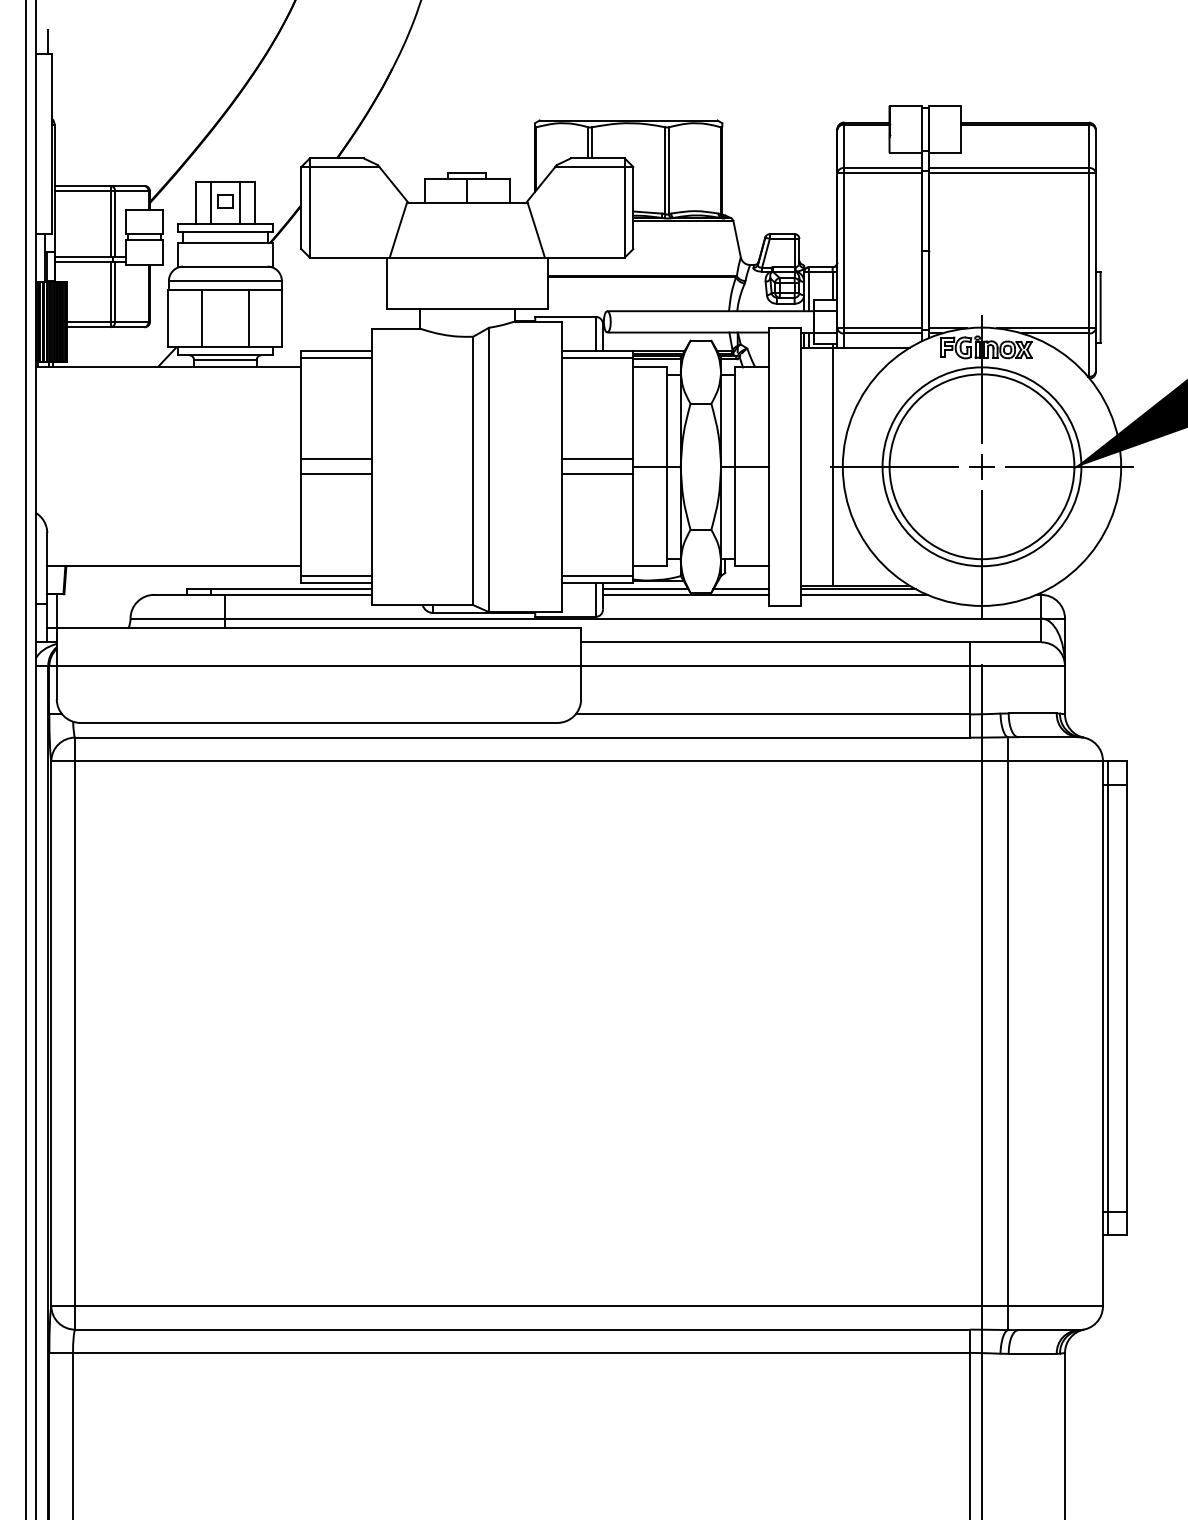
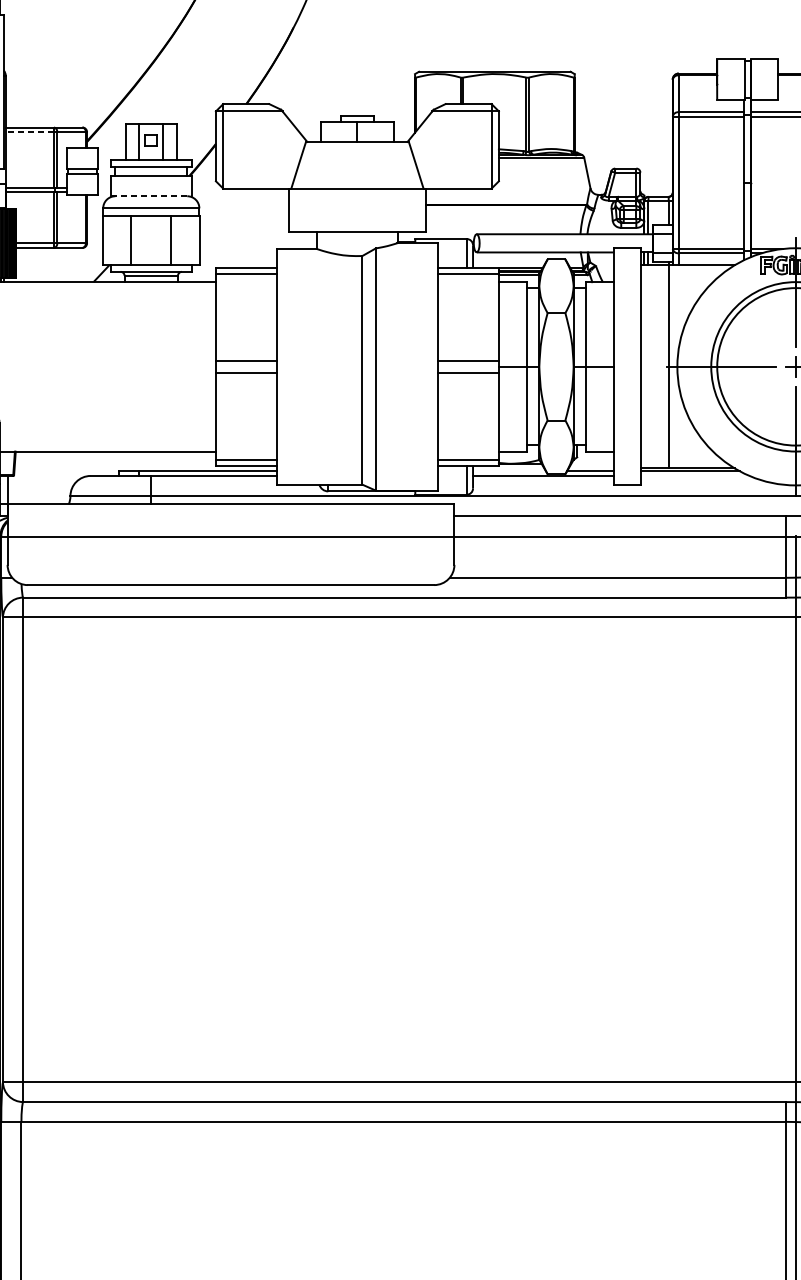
line: (82, 191) -> (29, 132), solid -> dashed
line: (225, 266) -> (151, 196), solid -> dashed
line: (645, 589) -> (509, 471), removed
line: (863, 594) -> (695, 475), removed

